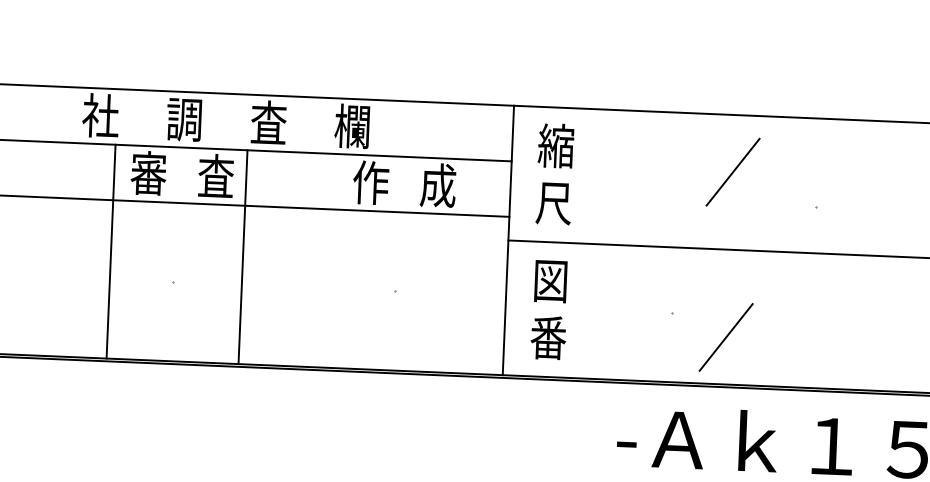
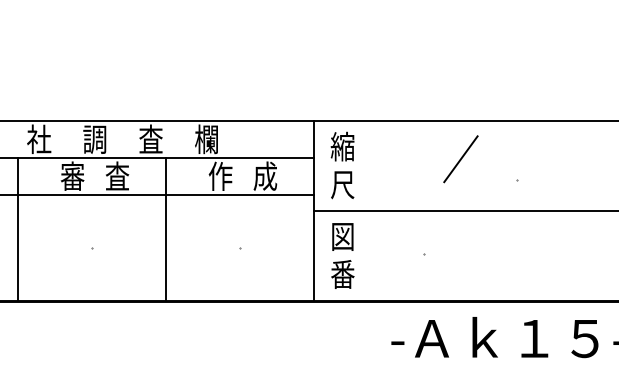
line: (110, 251) -> (17, 229), moved
line: (242, 257) -> (165, 229), moved
line: (725, 337) -> (460, 269), removed

